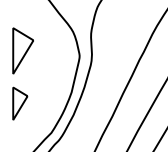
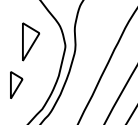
part: (23, 50) -> (31, 41), moved

